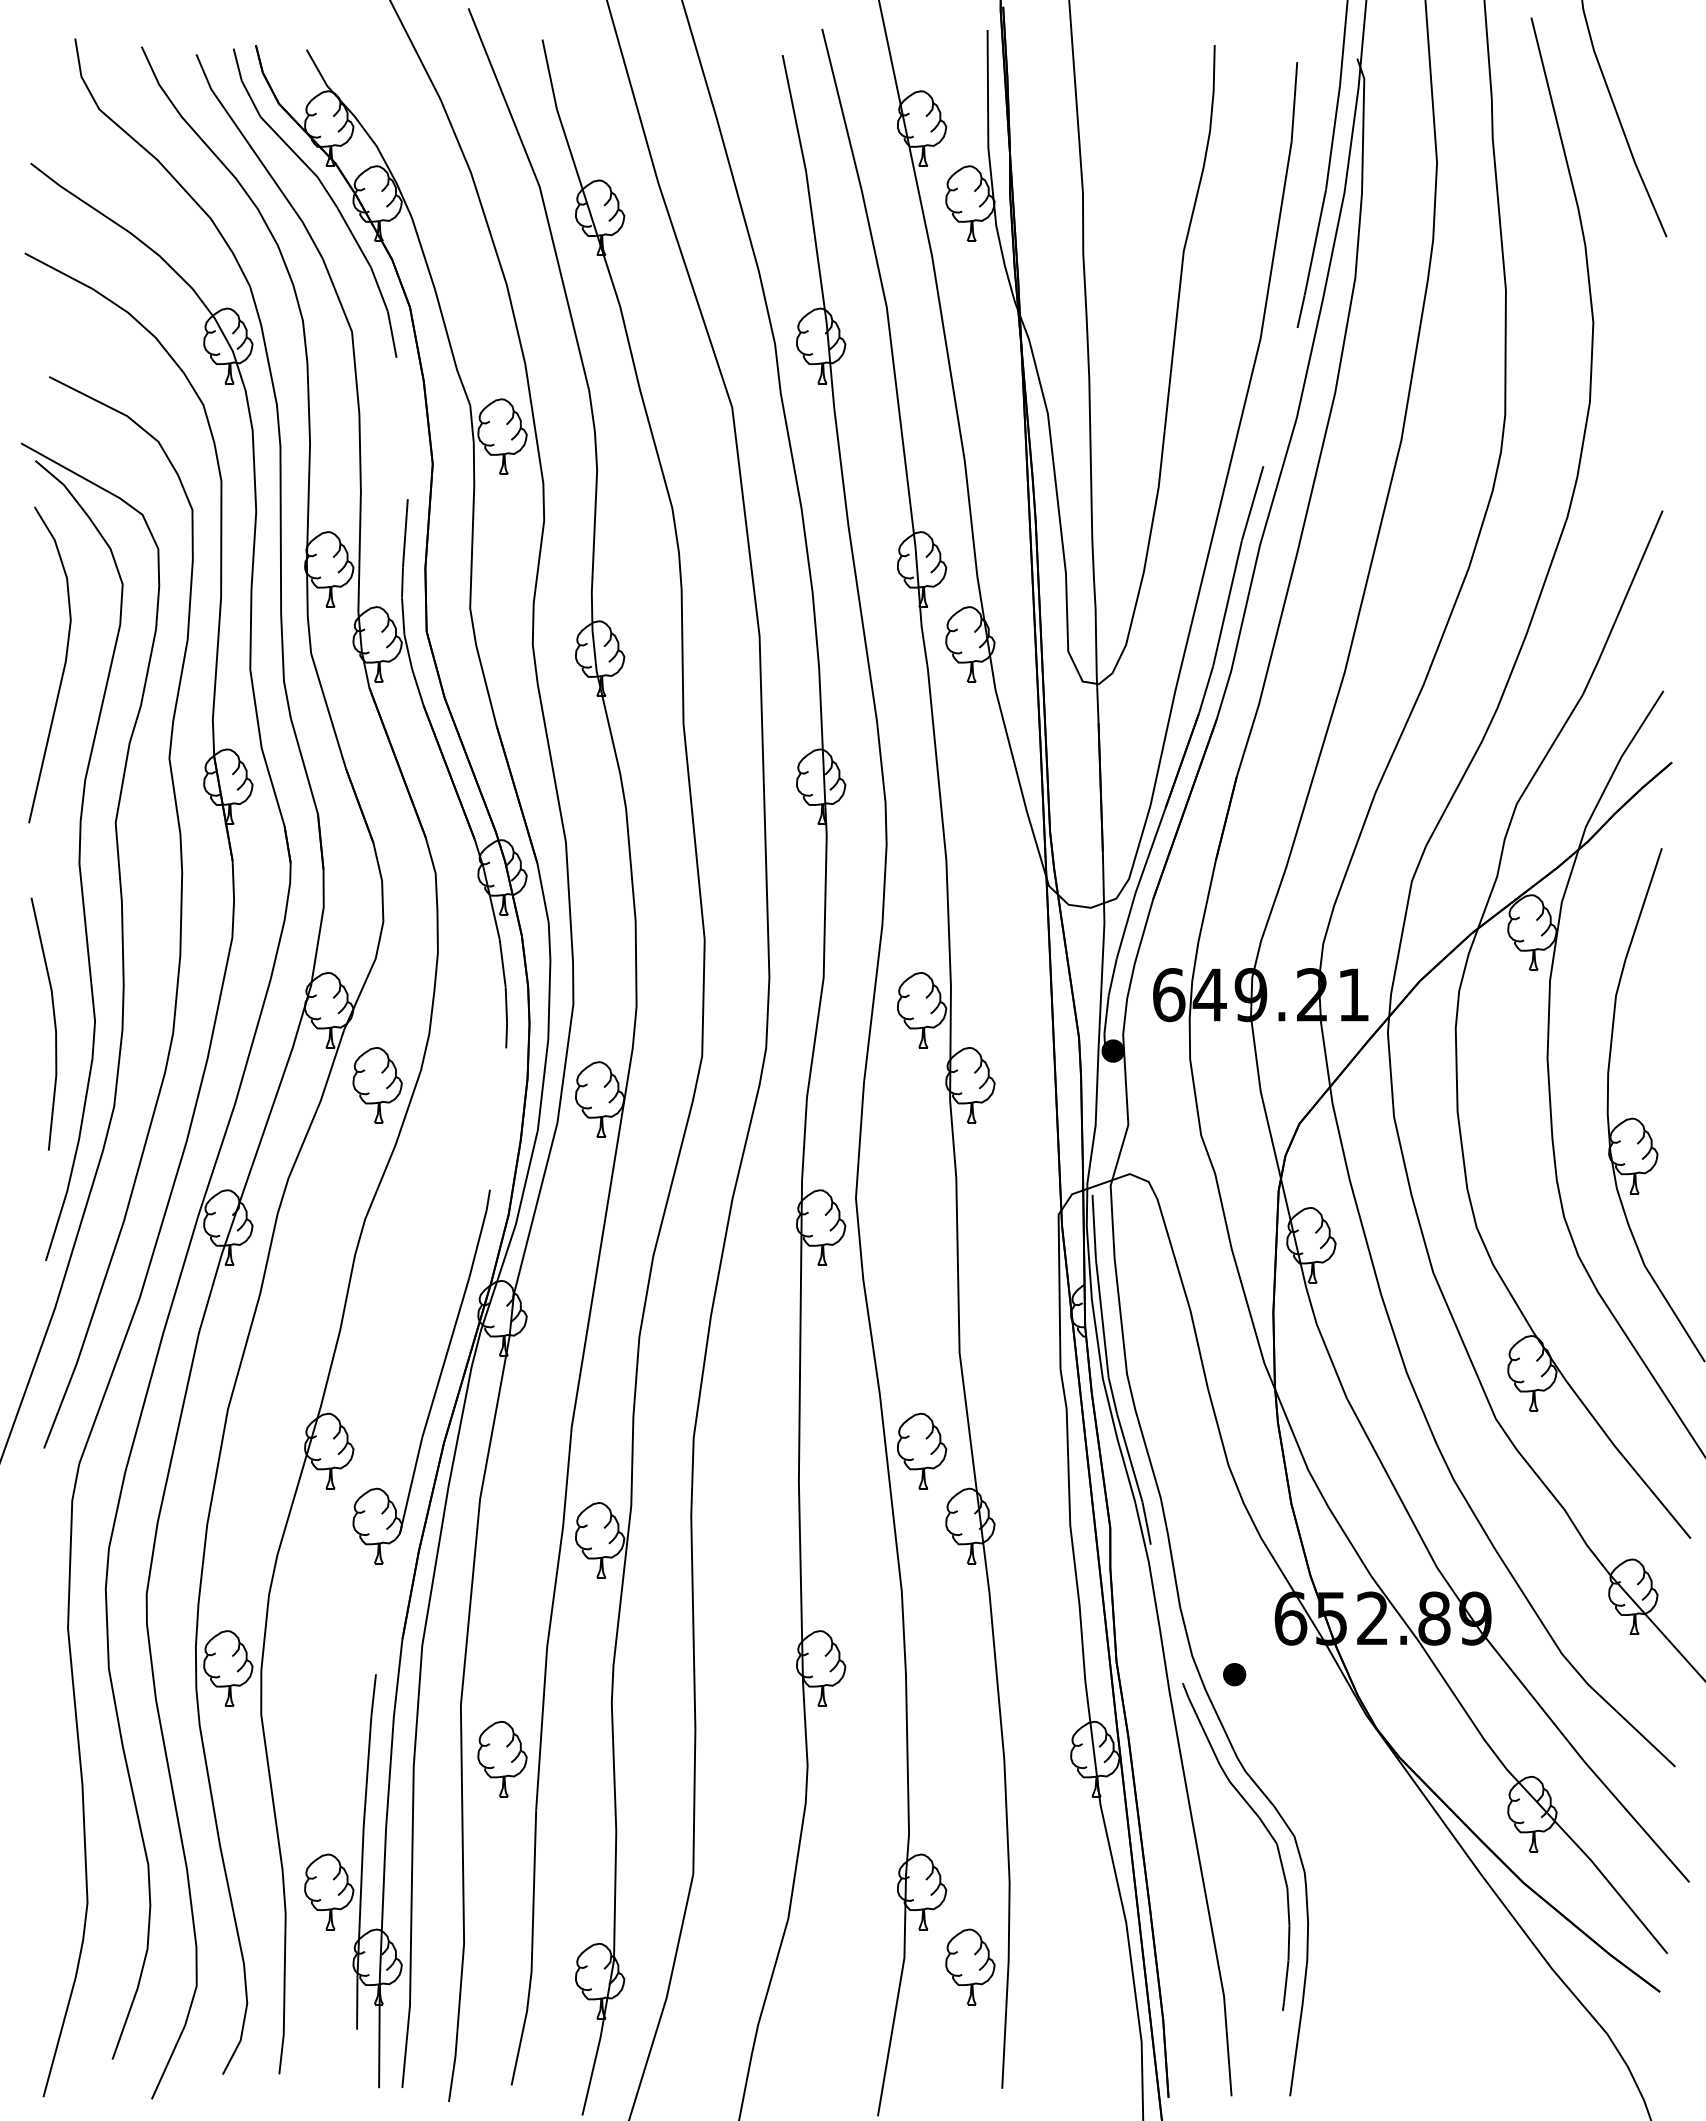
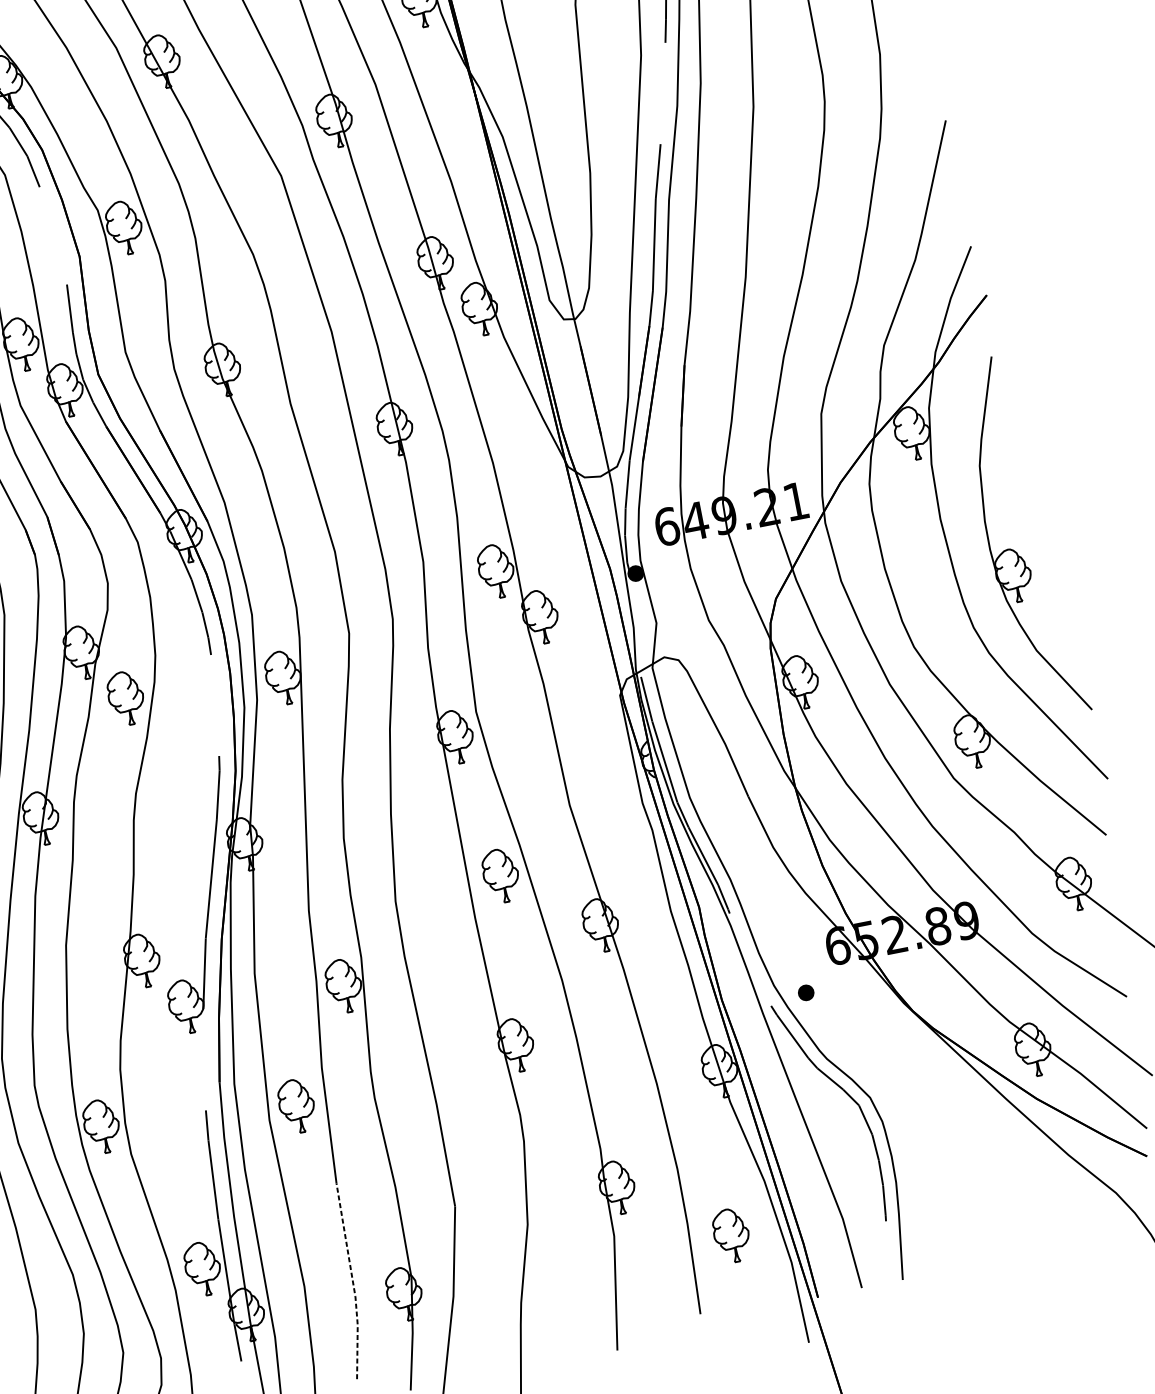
part: (922, 1450) -> (501, 875), moved
part: (502, 1758) -> (296, 1105), moved
line: (532, 1949) -> (353, 1281), solid -> dashed
part: (970, 1966) -> (731, 1235), moved

